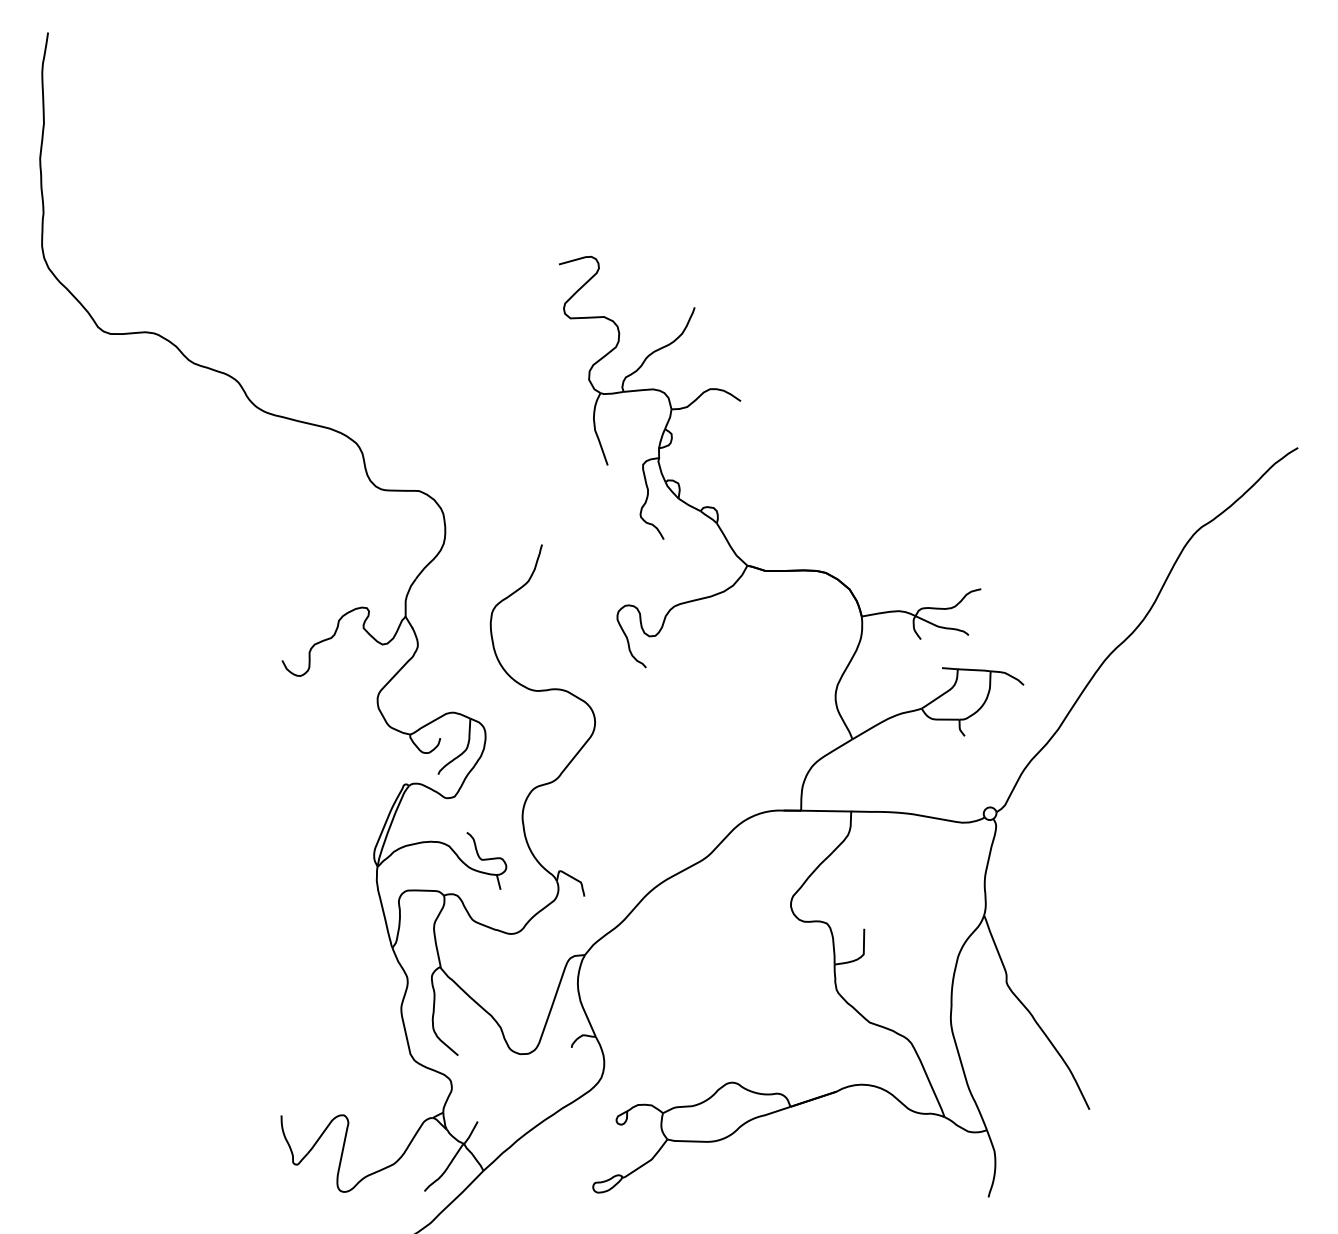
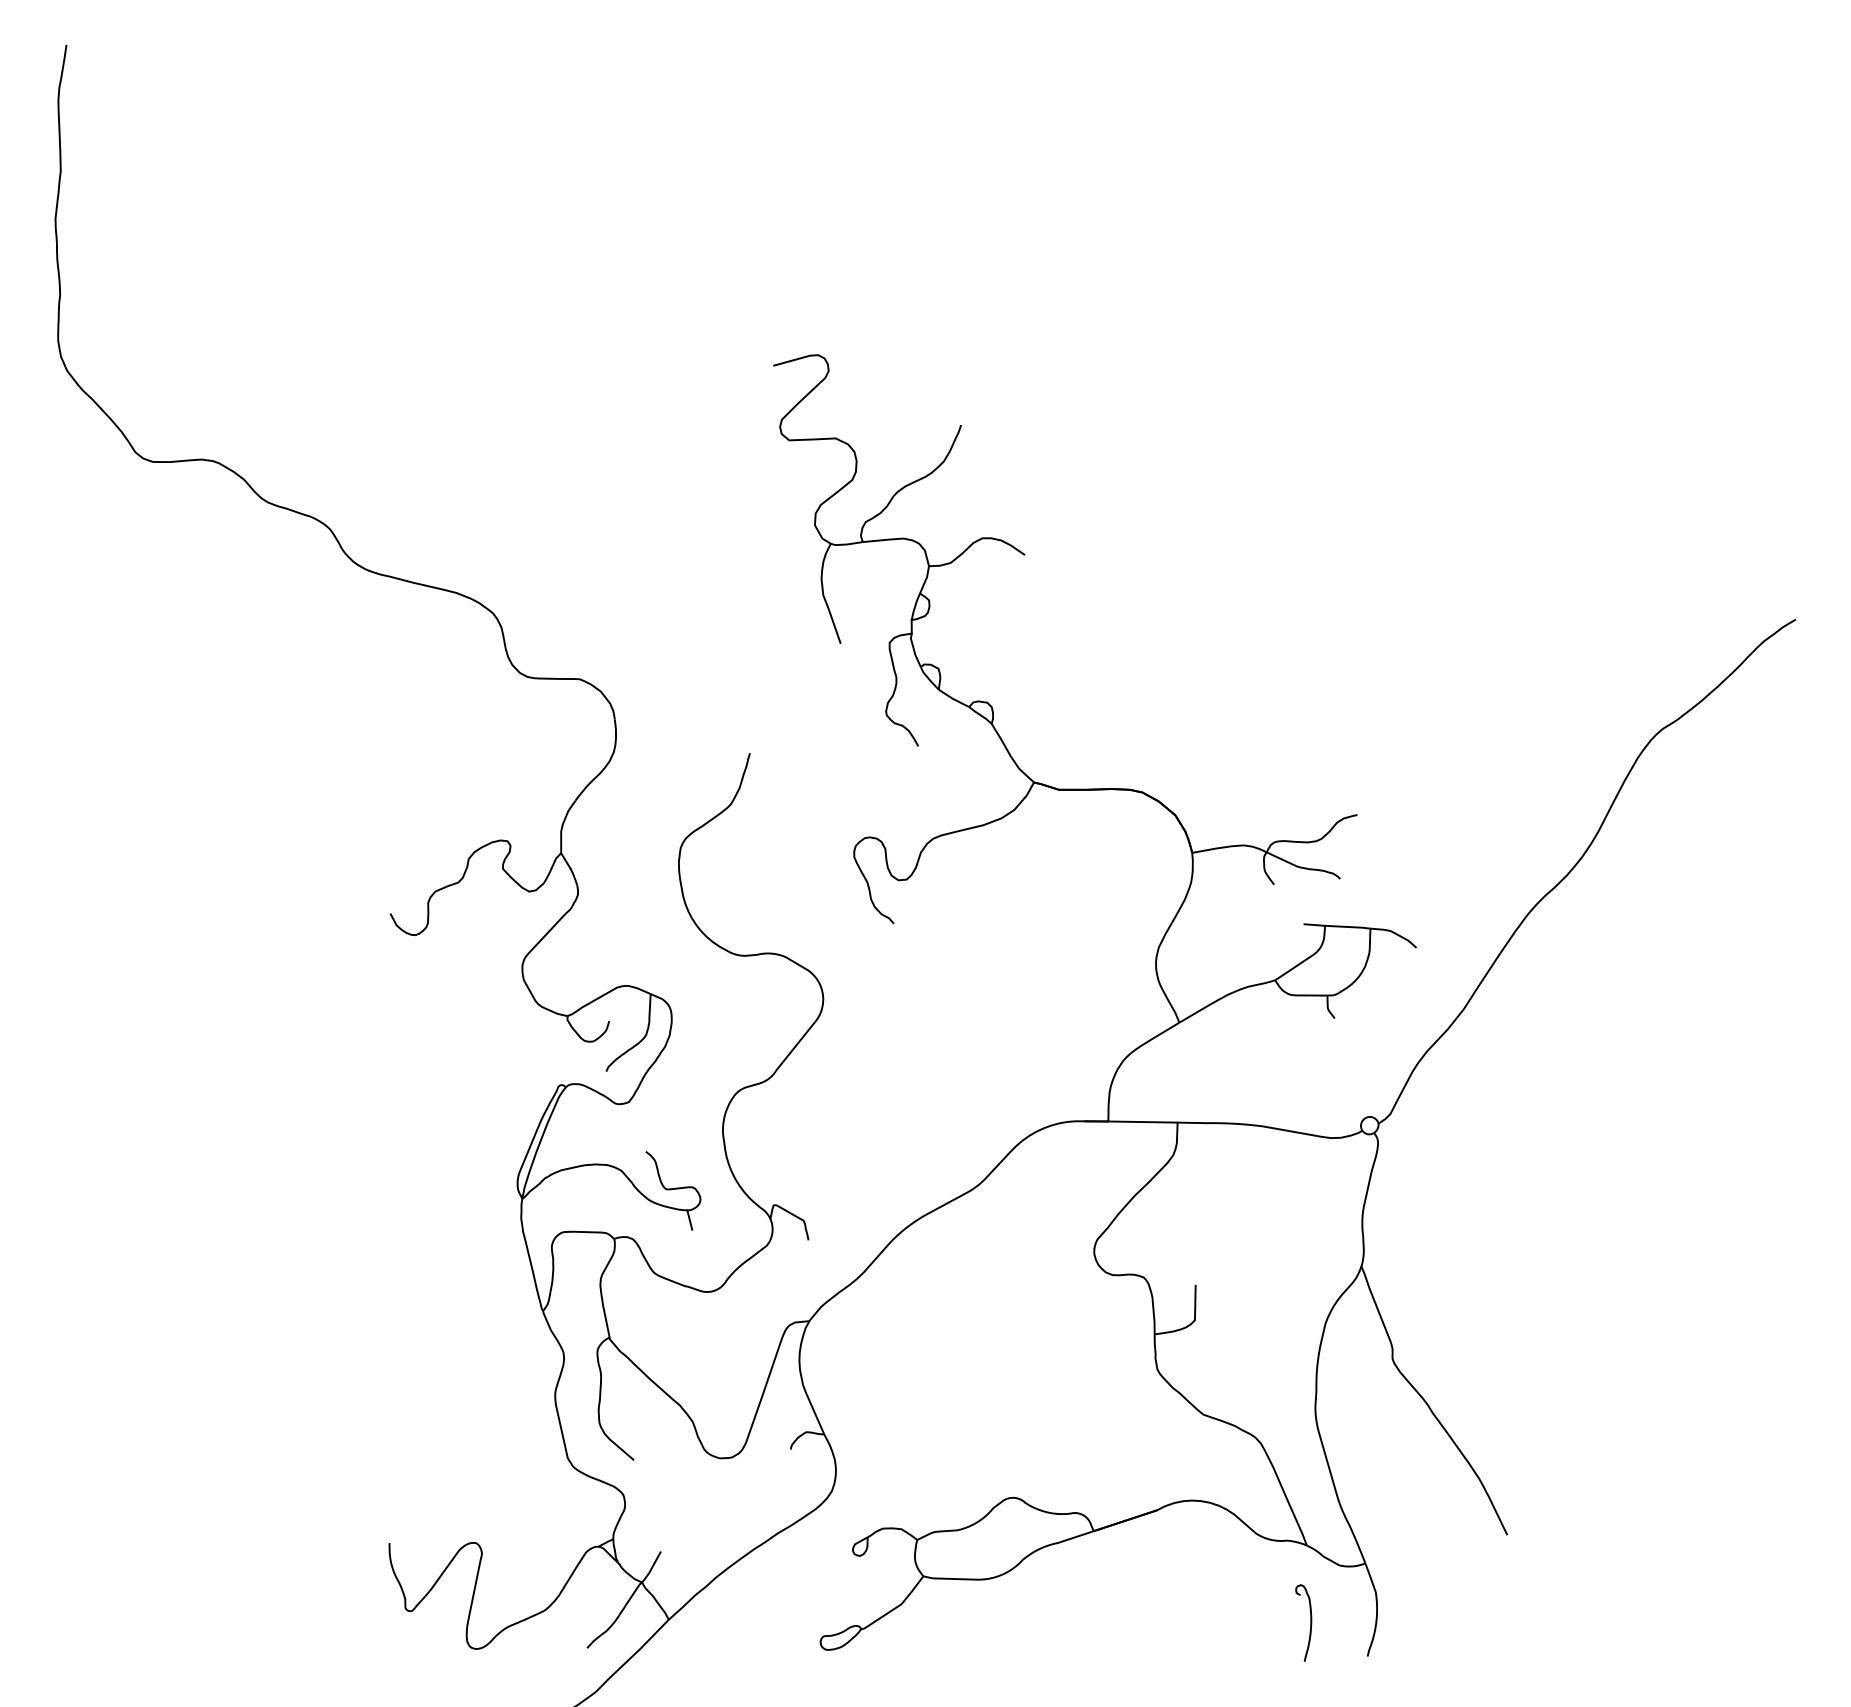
curve: (947, 1172) -> (1310, 1622), added

